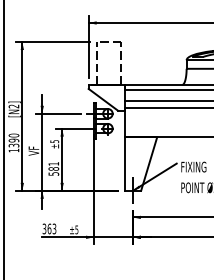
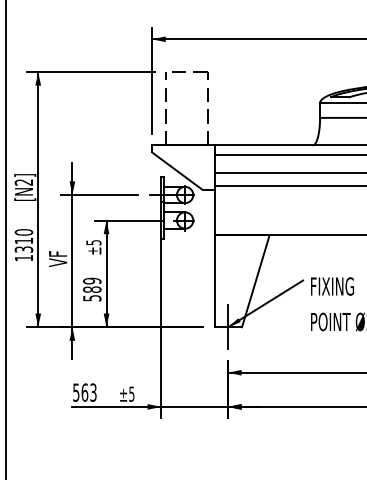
text: (13, 140) -> (23, 240), 1390 -> 1310
text: (53, 163) -> (91, 280), 581 -> 589
text: (44, 227) -> (76, 390), 363 -> 563

